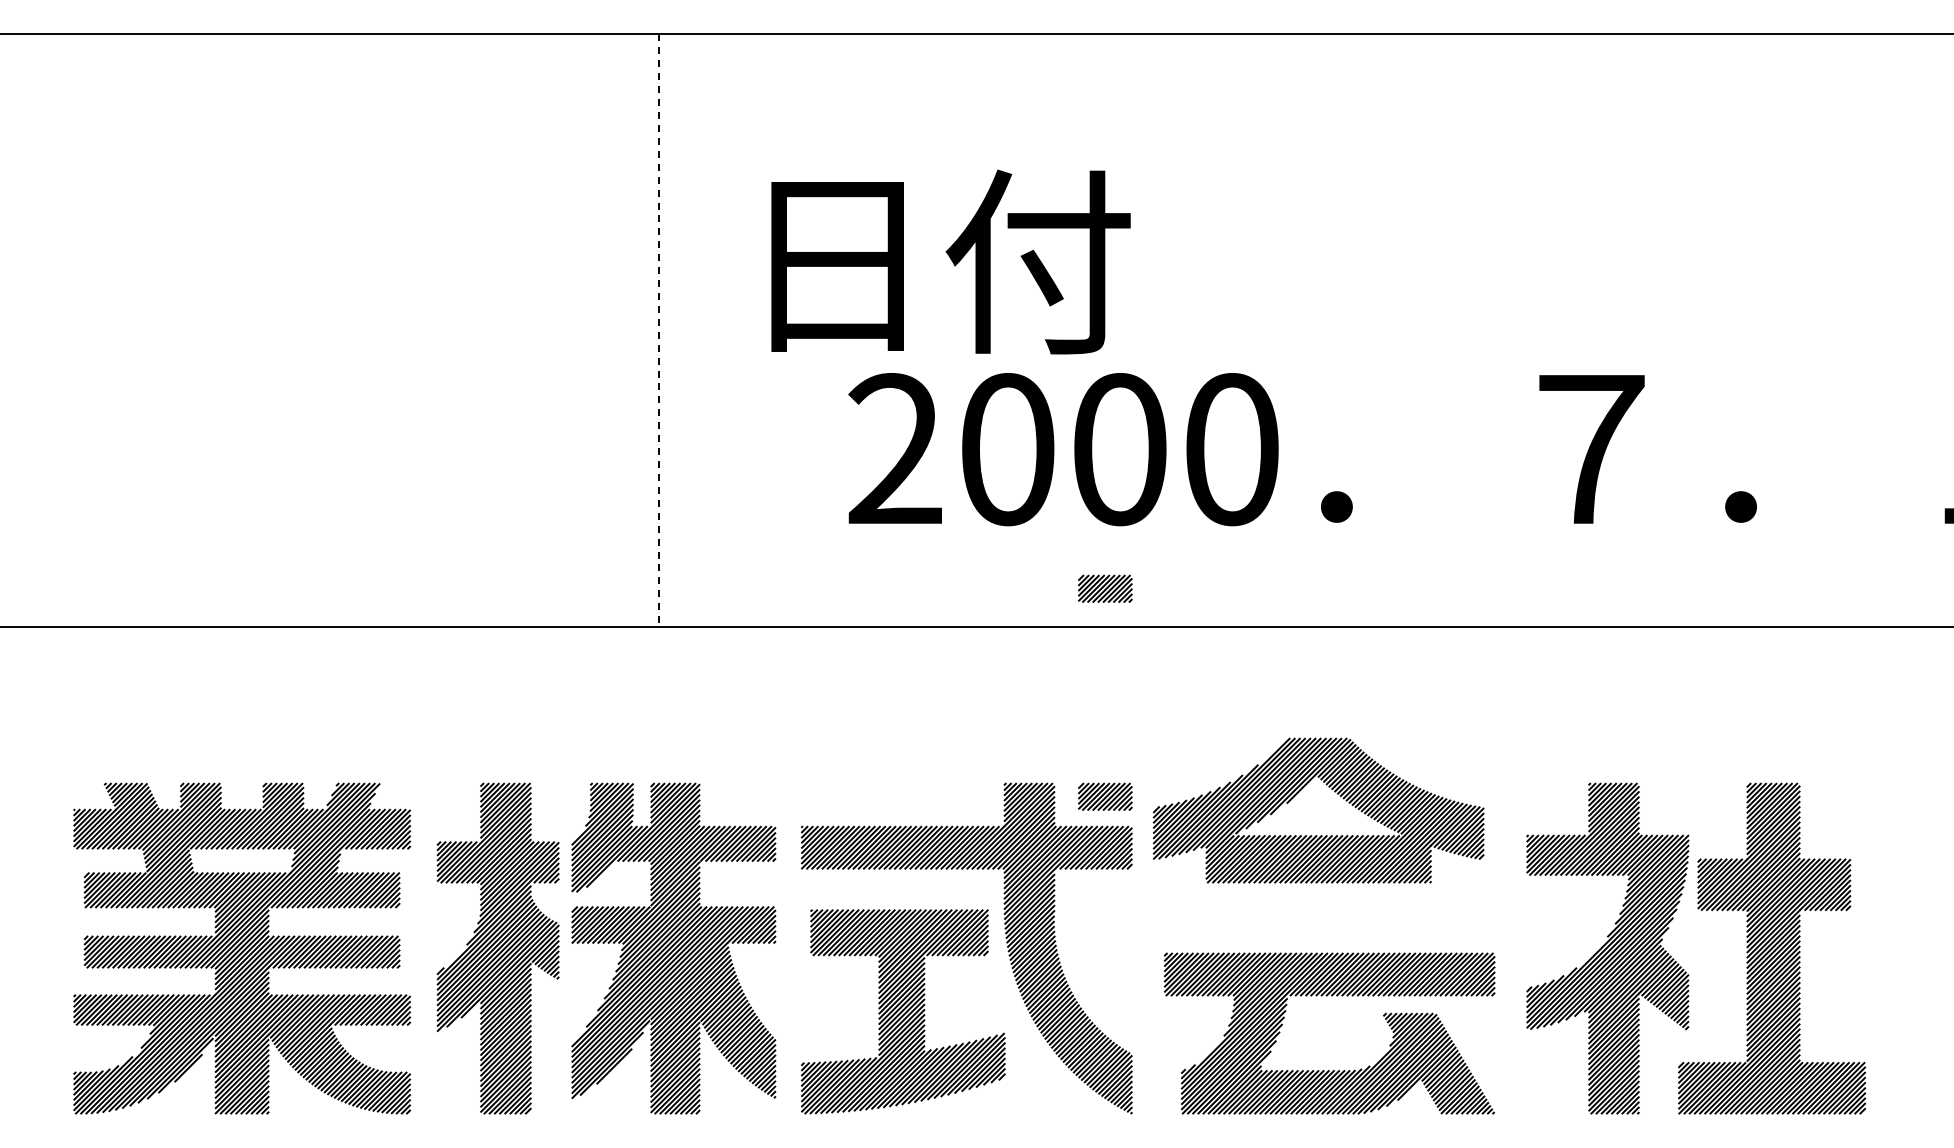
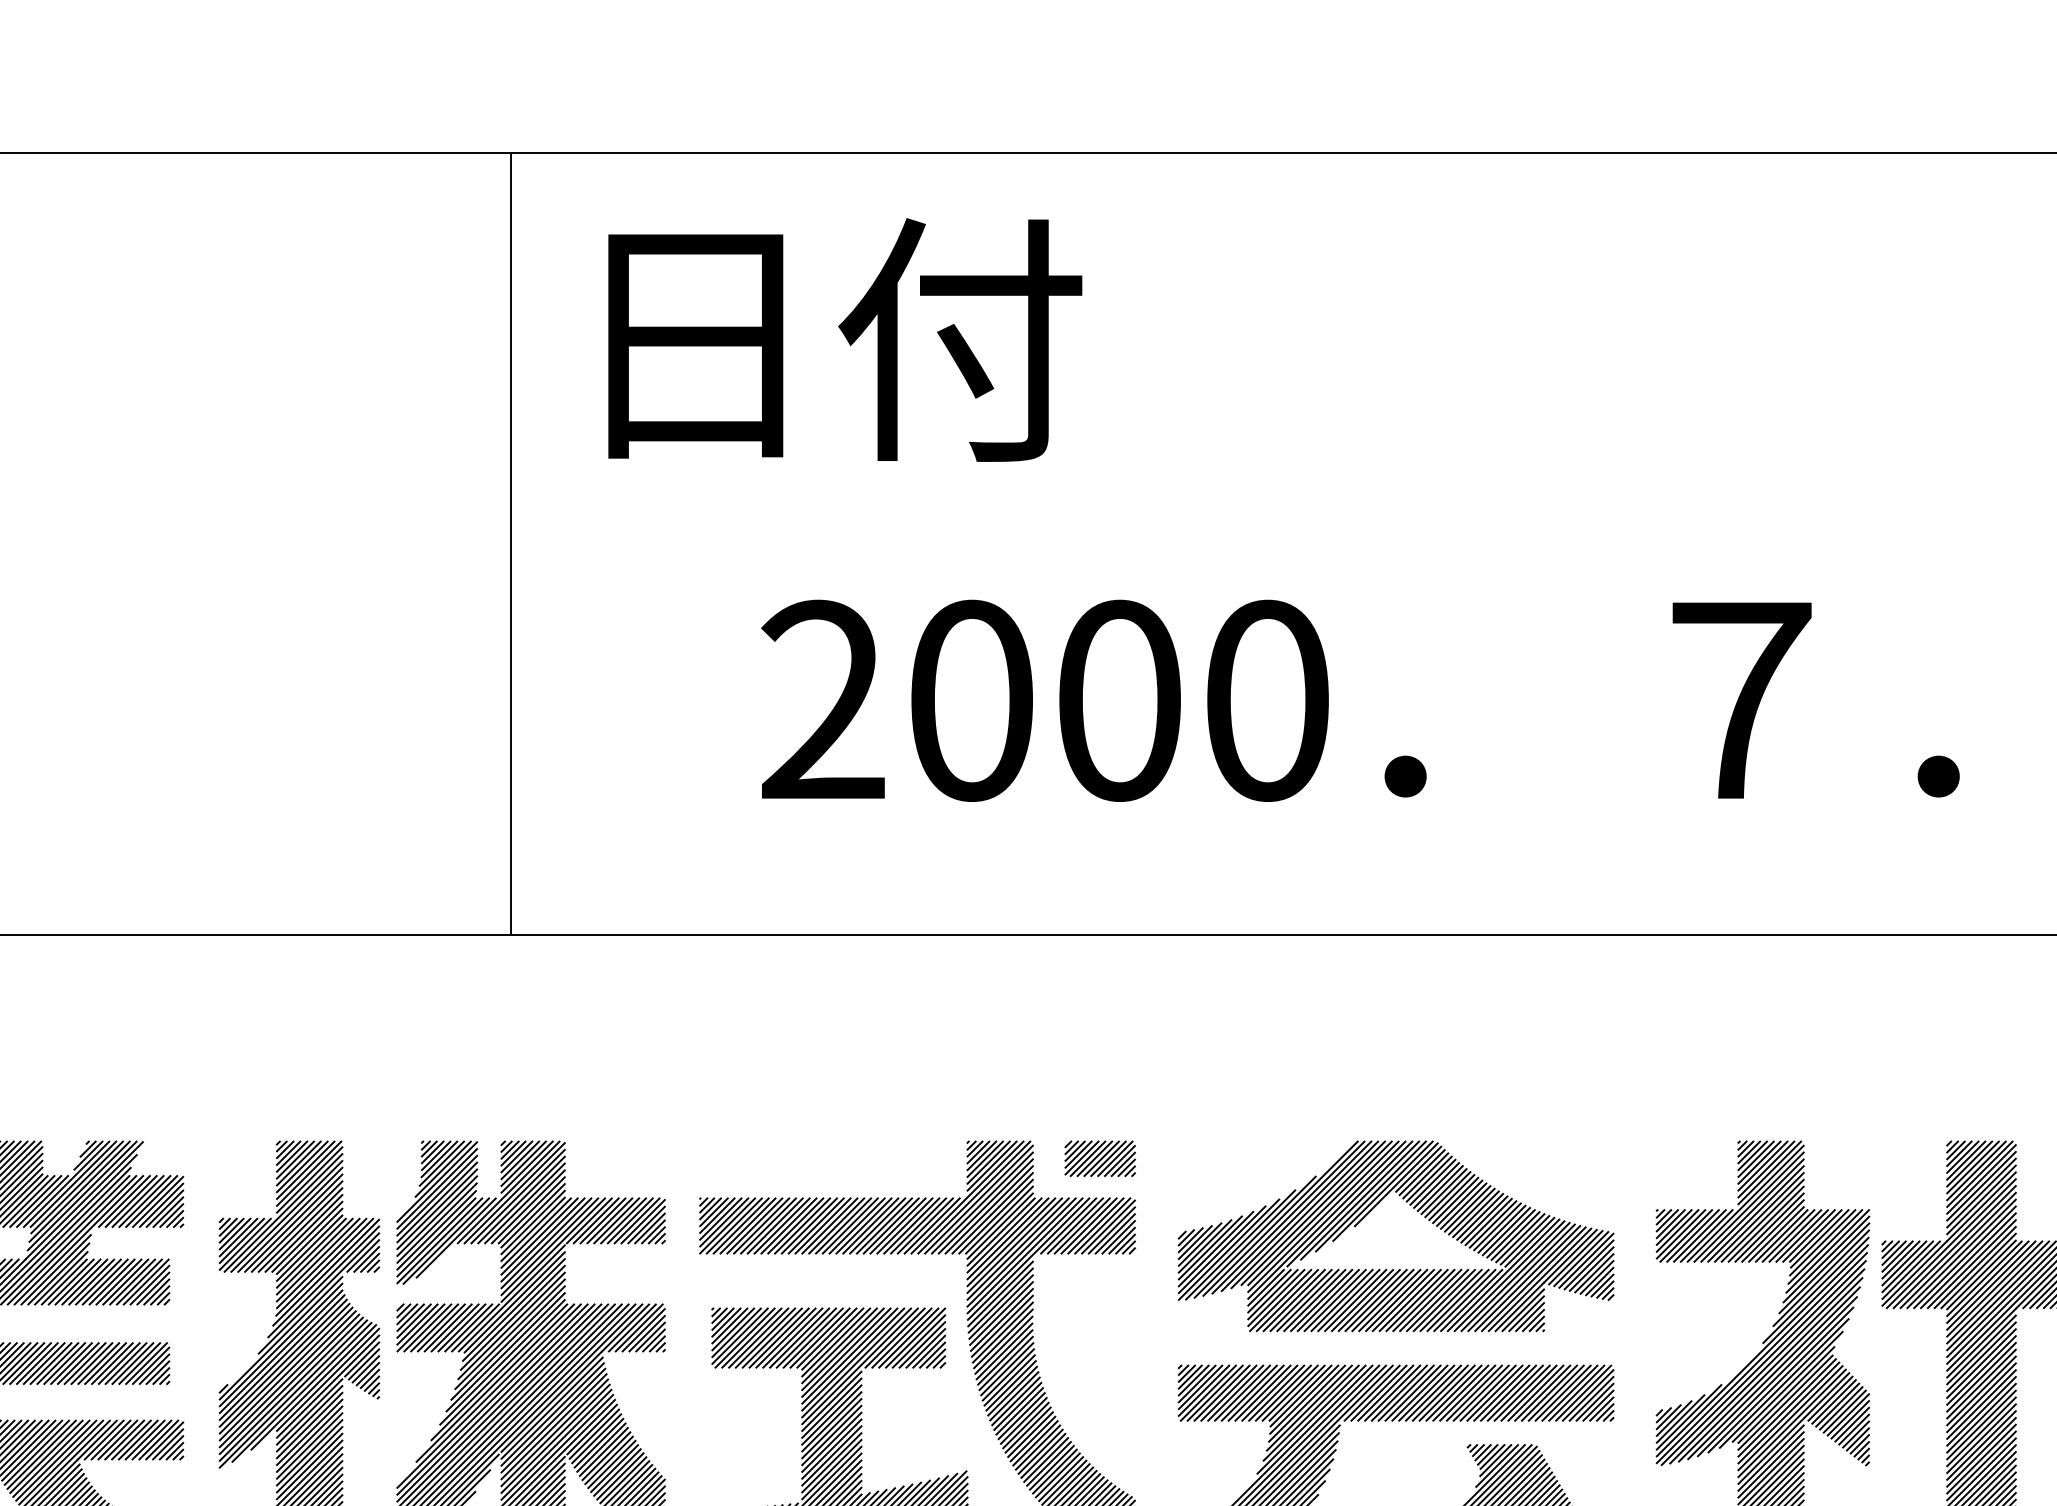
text: (950, 261) -> (844, 339), moved
line: (658, 331) -> (510, 545), dashed -> solid
part: (1105, 588) -> (1100, 884), removed
part: (1334, 792) -> (1416, 1212), moved

